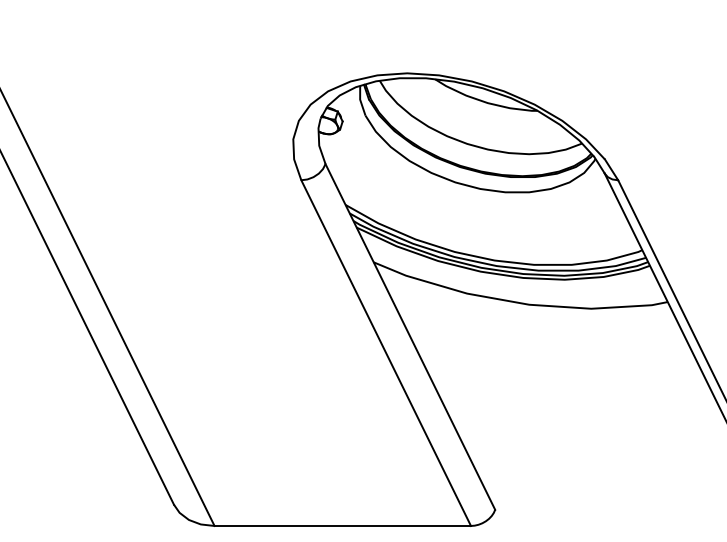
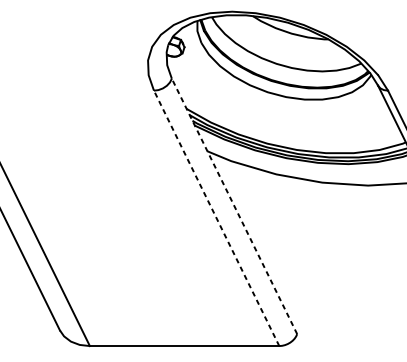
line: (410, 336) -> (234, 206), solid -> dashed
line: (386, 353) -> (216, 218), solid -> dashed

